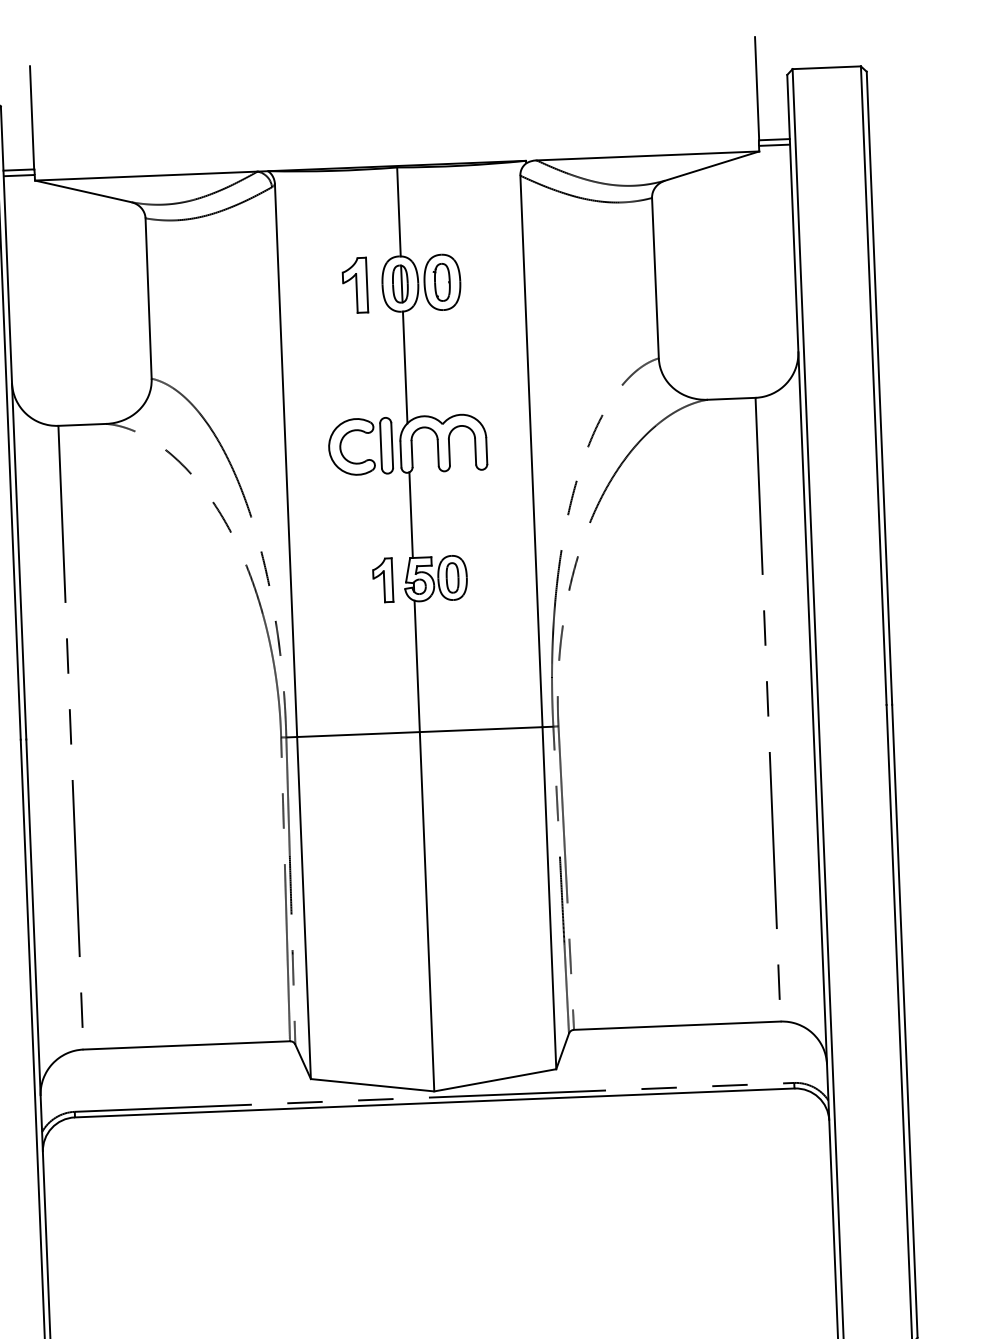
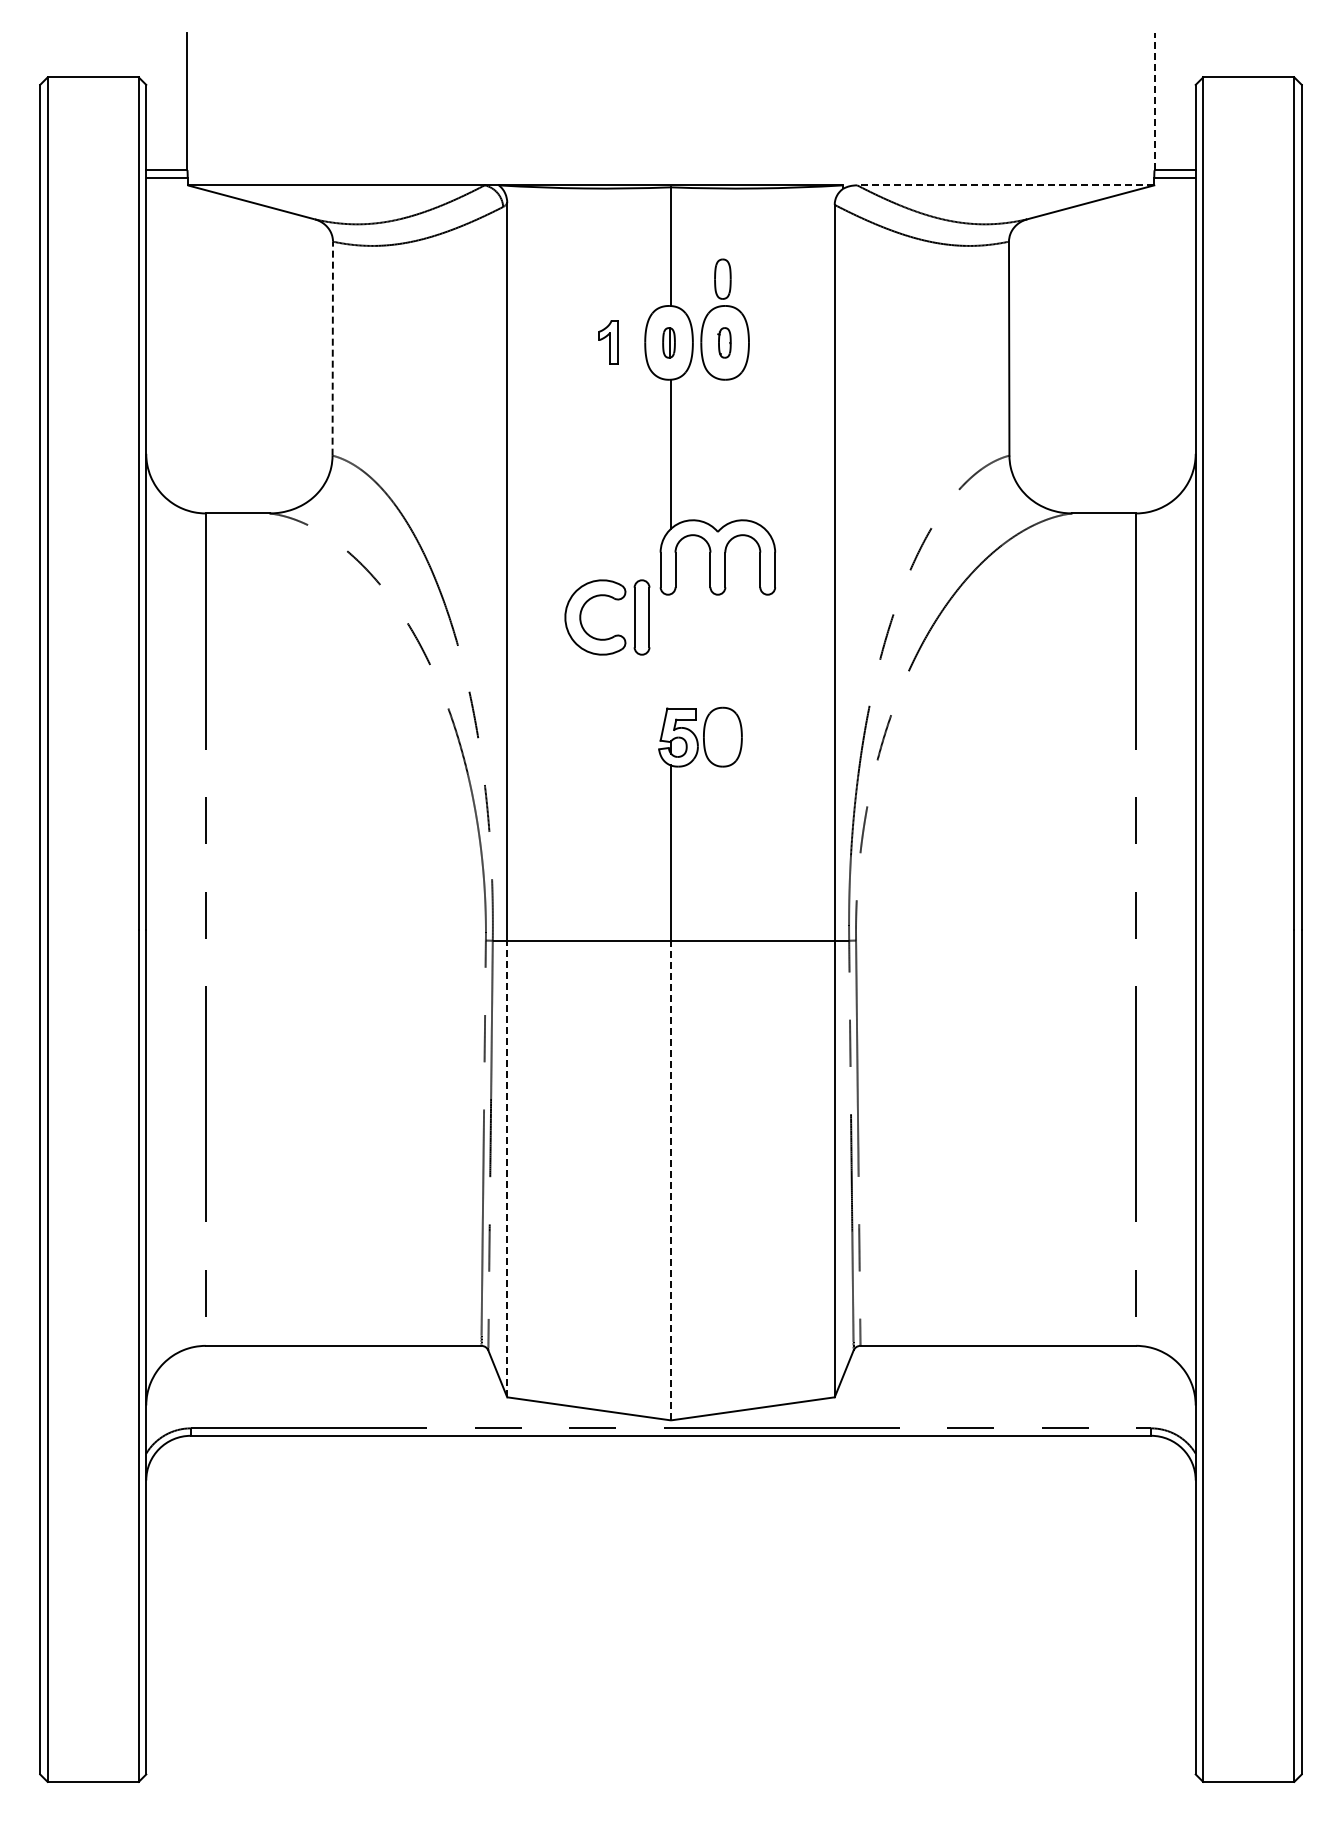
line: (756, 88) -> (1154, 101), solid -> dashed
line: (647, 156) -> (1005, 185), solid -> dashed
part: (441, 282) -> (724, 342), size x0.6
part: (399, 283) -> (668, 342), size x0.6
part: (355, 285) -> (608, 342), size x0.6
line: (148, 298) -> (332, 348), solid -> dashed
part: (366, 433) -> (615, 600), moved
line: (411, 515) -> (671, 651), removed
part: (452, 577) -> (722, 278), moved
part: (382, 580) -> (629, 736), removed
line: (304, 907) -> (507, 1168), solid -> dashed
line: (427, 911) -> (671, 1180), solid -> dashed

